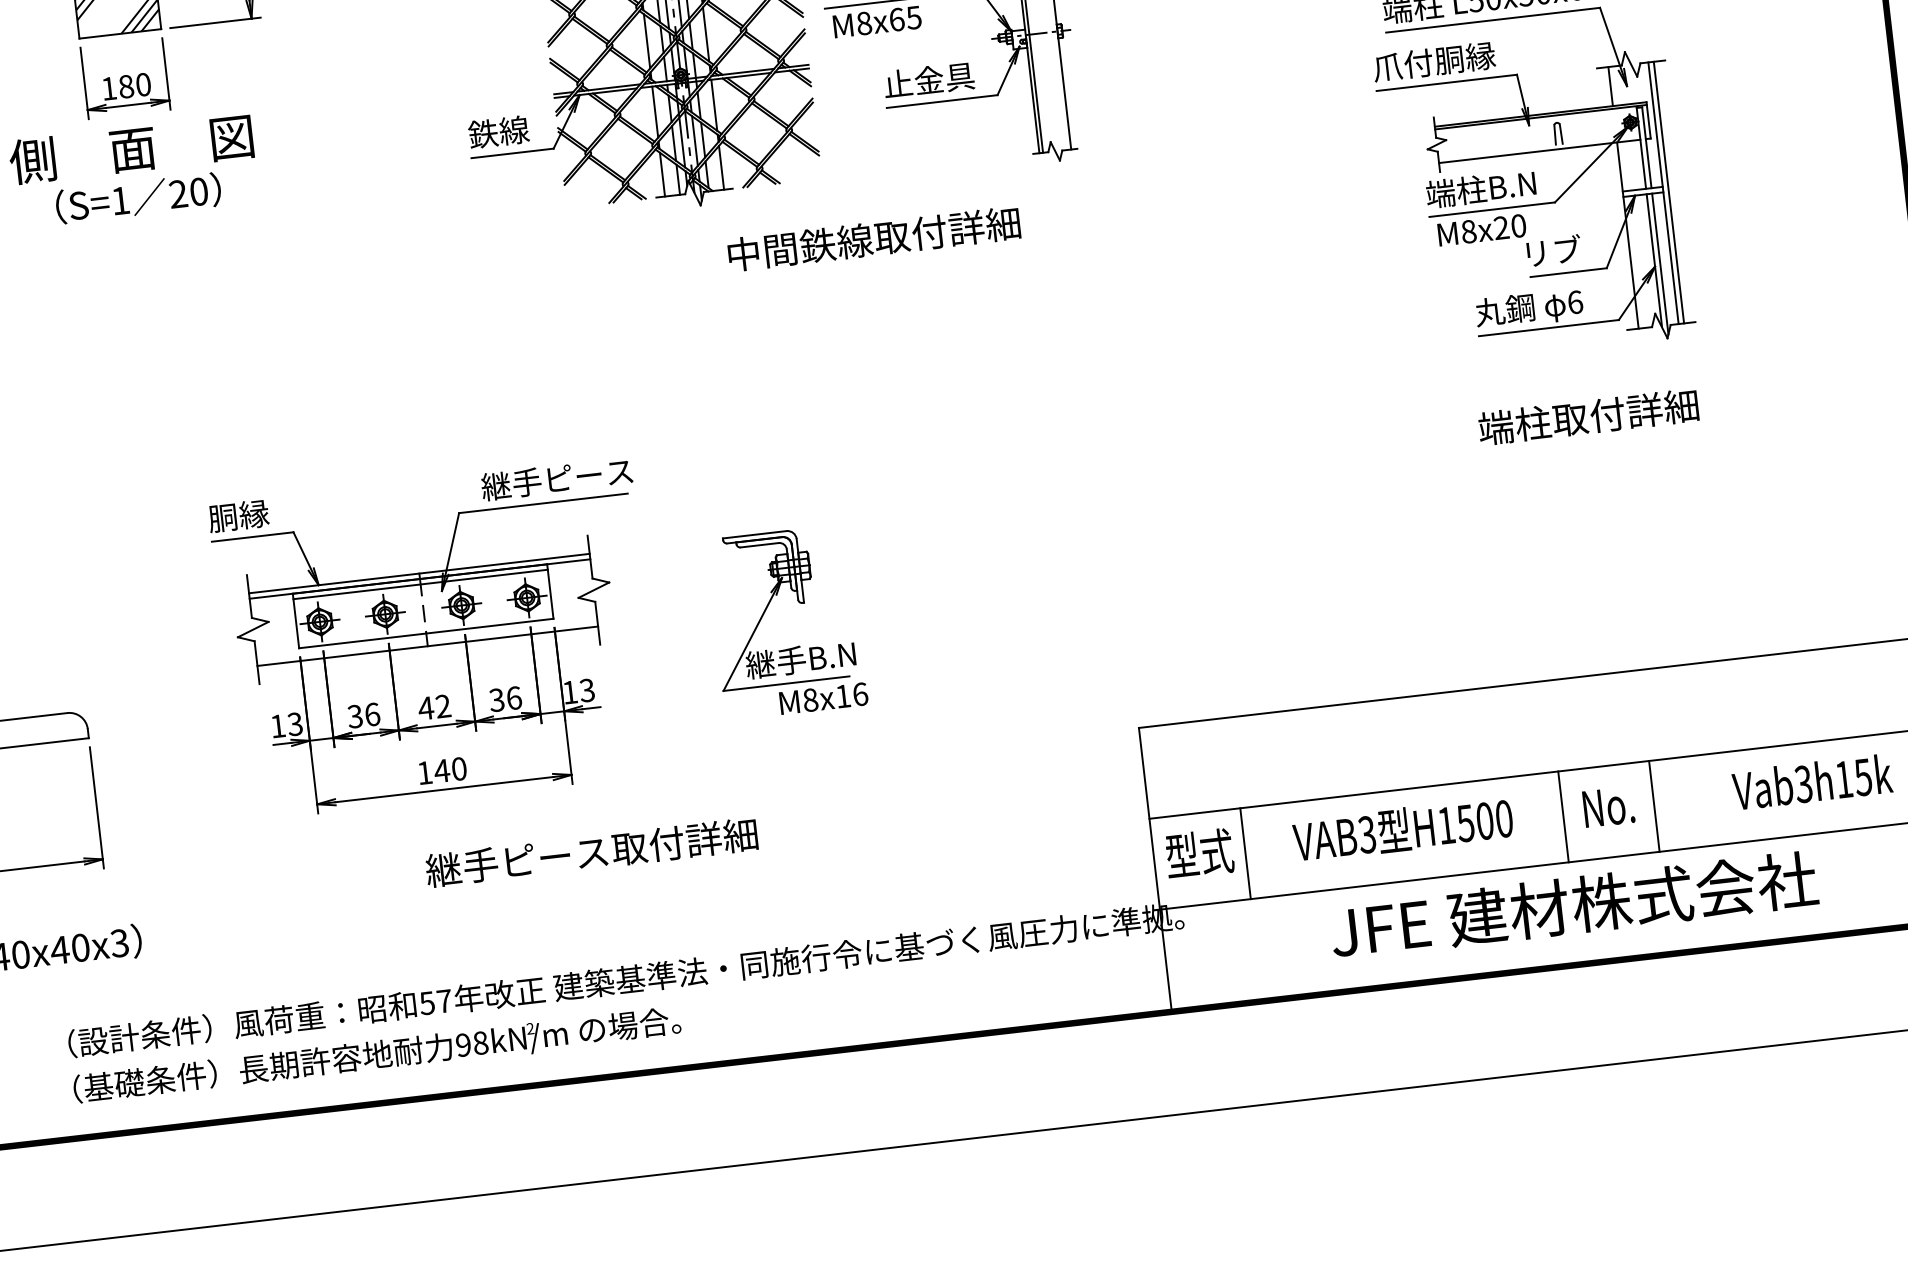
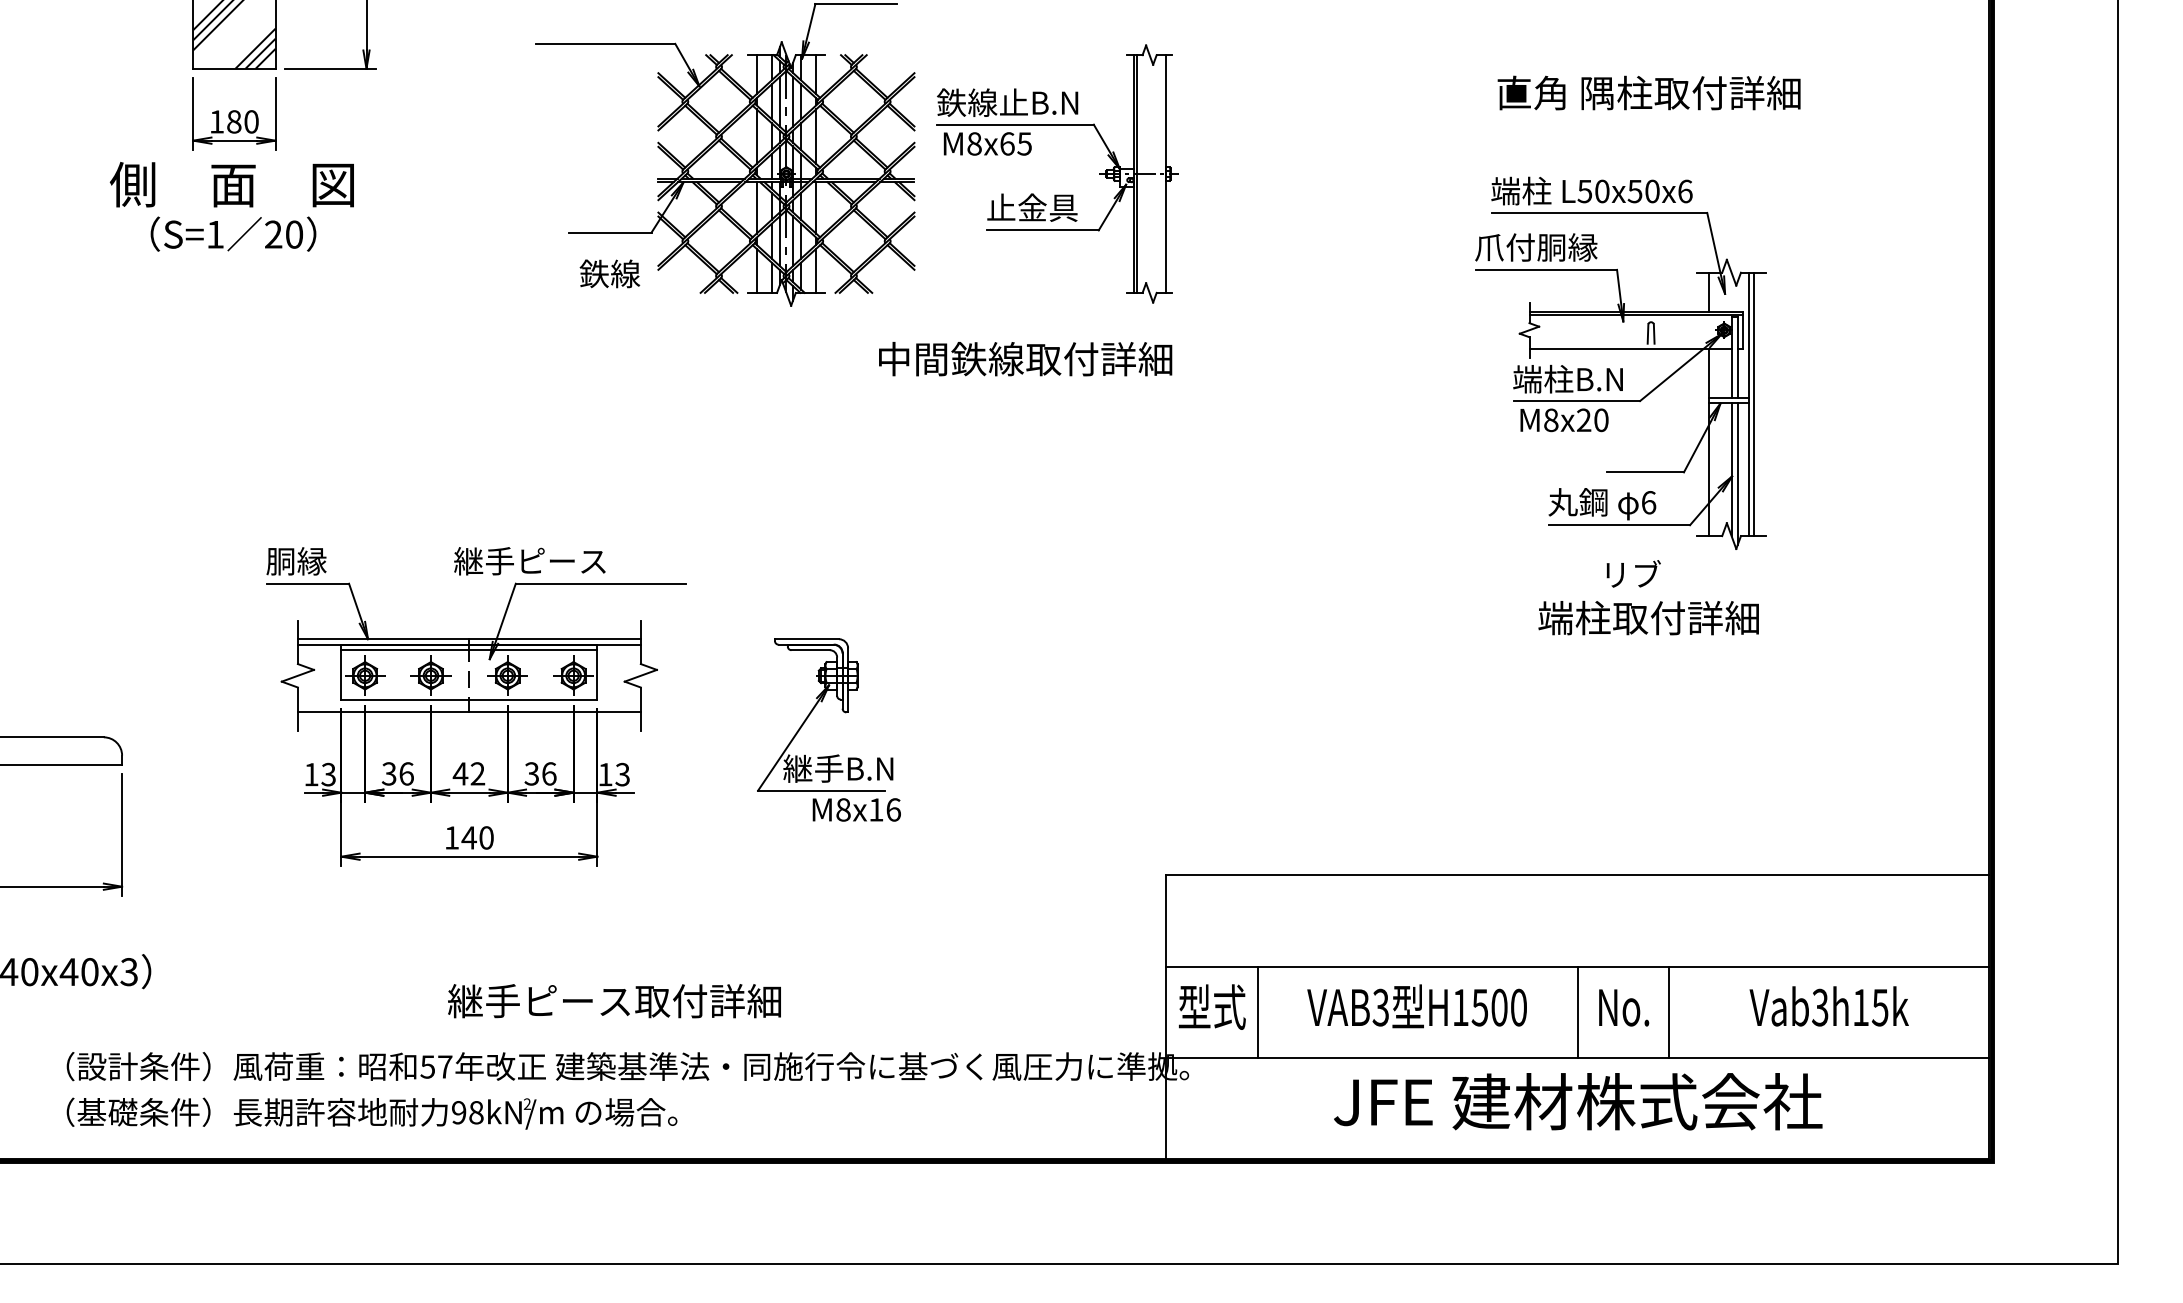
text: (498, 131) -> (609, 273), moved
text: (874, 239) -> (1025, 359), moved
text: (1553, 250) -> (1633, 573), moved
text: (556, 479) -> (529, 561), moved
text: (591, 852) -> (614, 1001), moved

